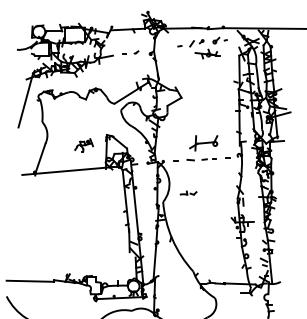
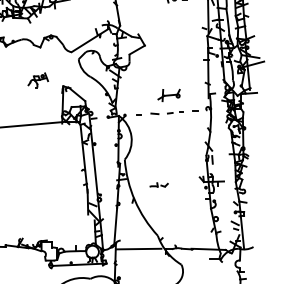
part: (203, 143) -> (168, 95), size x0.71
part: (83, 145) -> (37, 80), moved
part: (188, 192) -> (159, 184), moved
line: (175, 283) -> (138, 248), added

